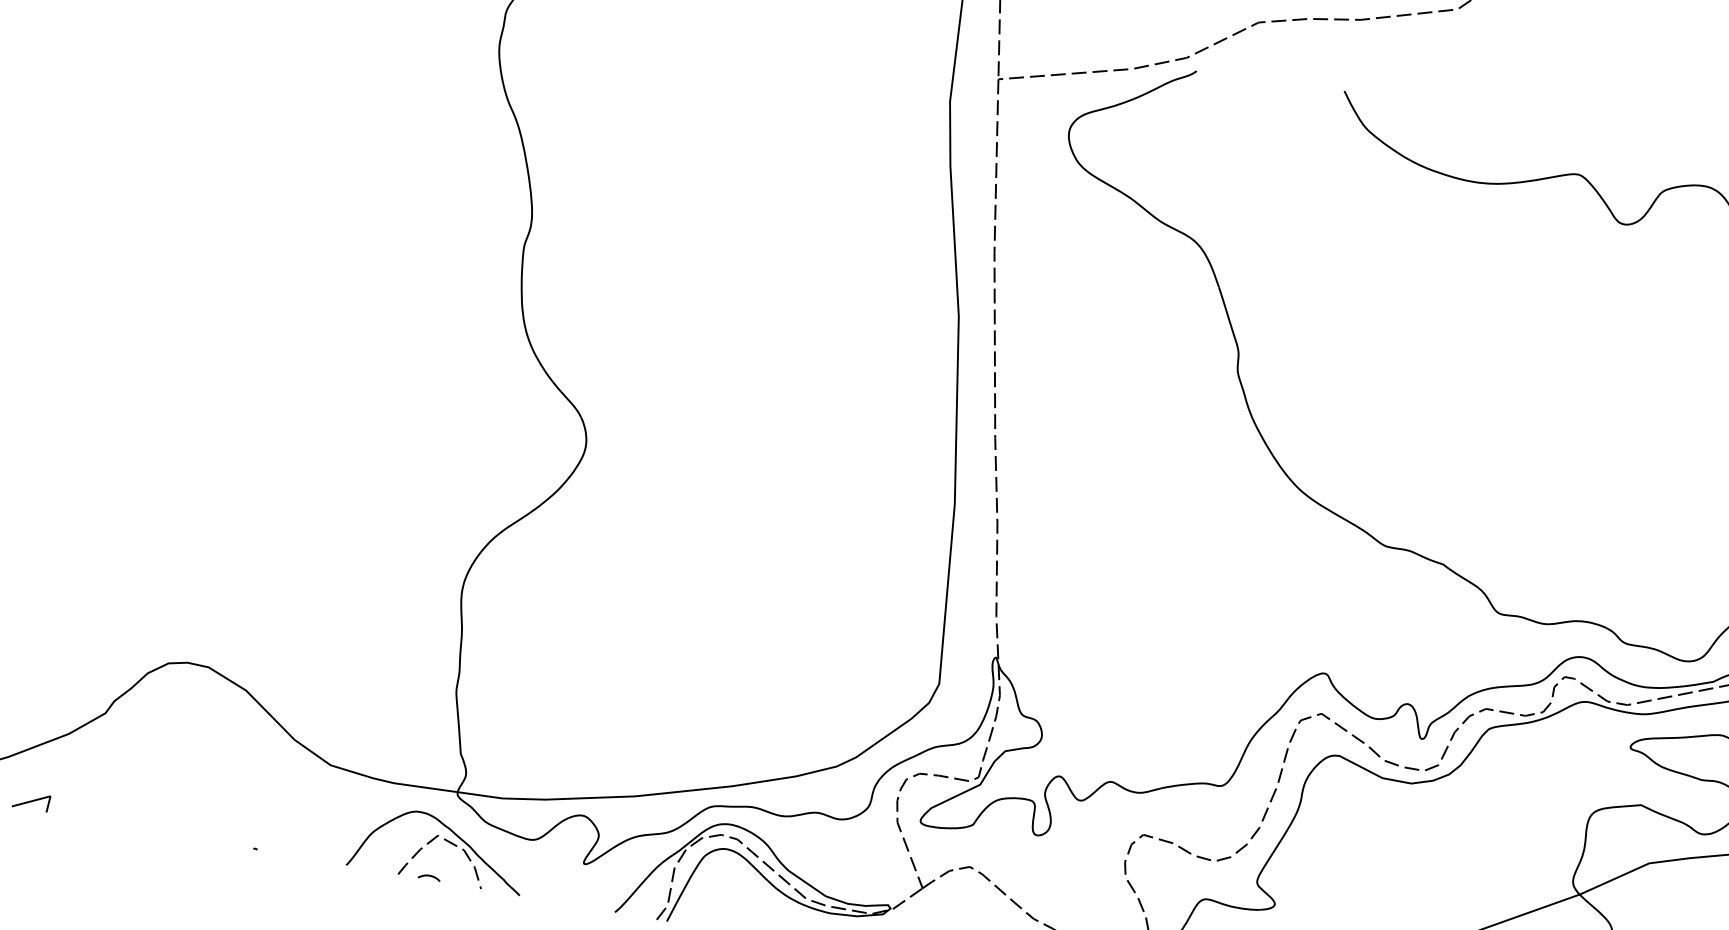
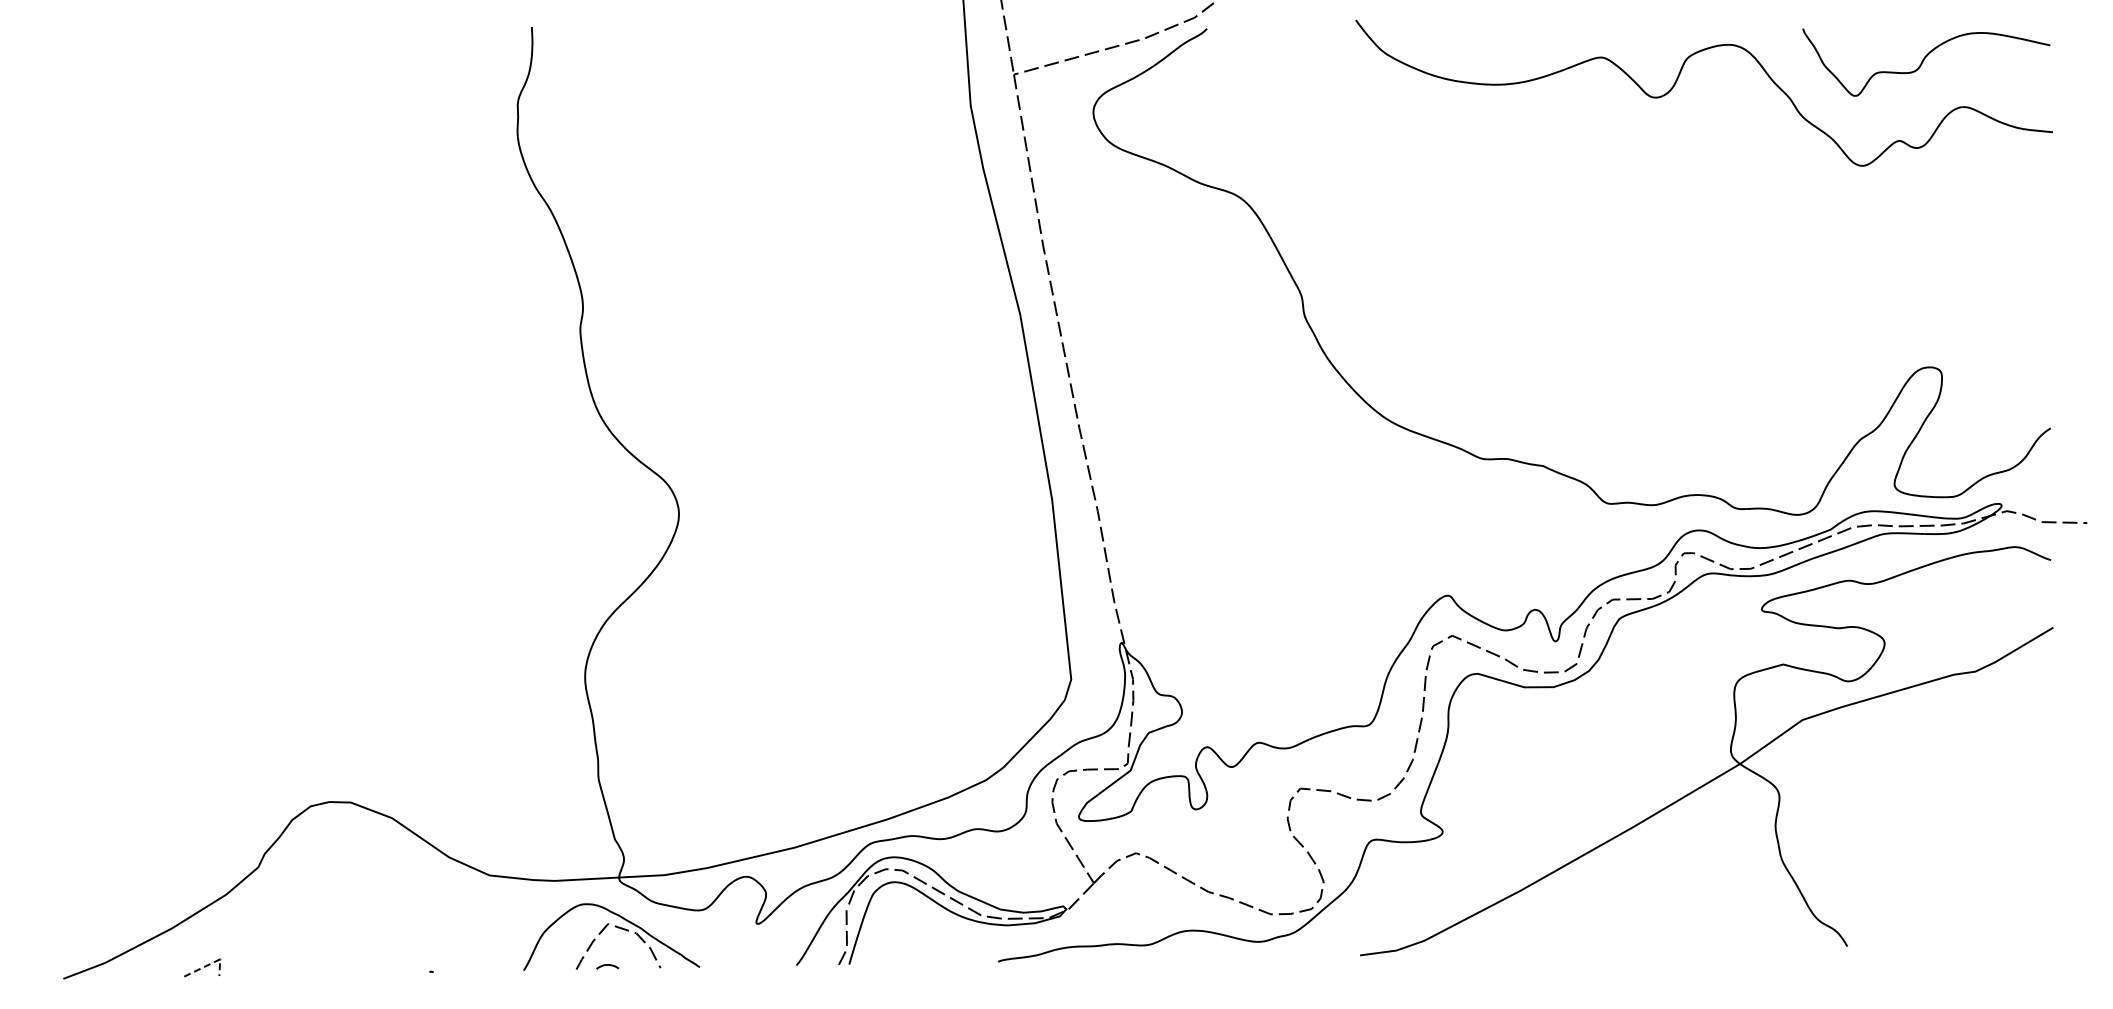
line: (39, 799) -> (210, 964), solid -> dashed

